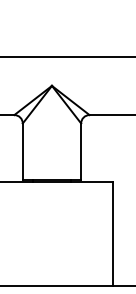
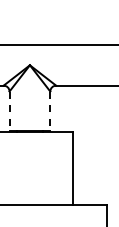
line: (22, 152) -> (9, 111), solid -> dashed
line: (81, 152) -> (50, 111), solid -> dashed

